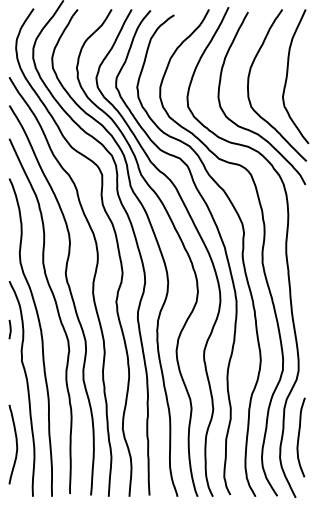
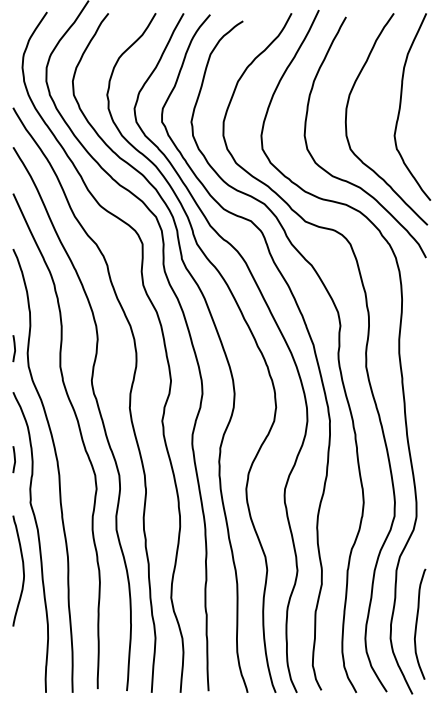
line: (10, 249) -> (14, 348), added
curve: (299, 437) -> (417, 623), moved
curve: (16, 444) -> (22, 570), moved

